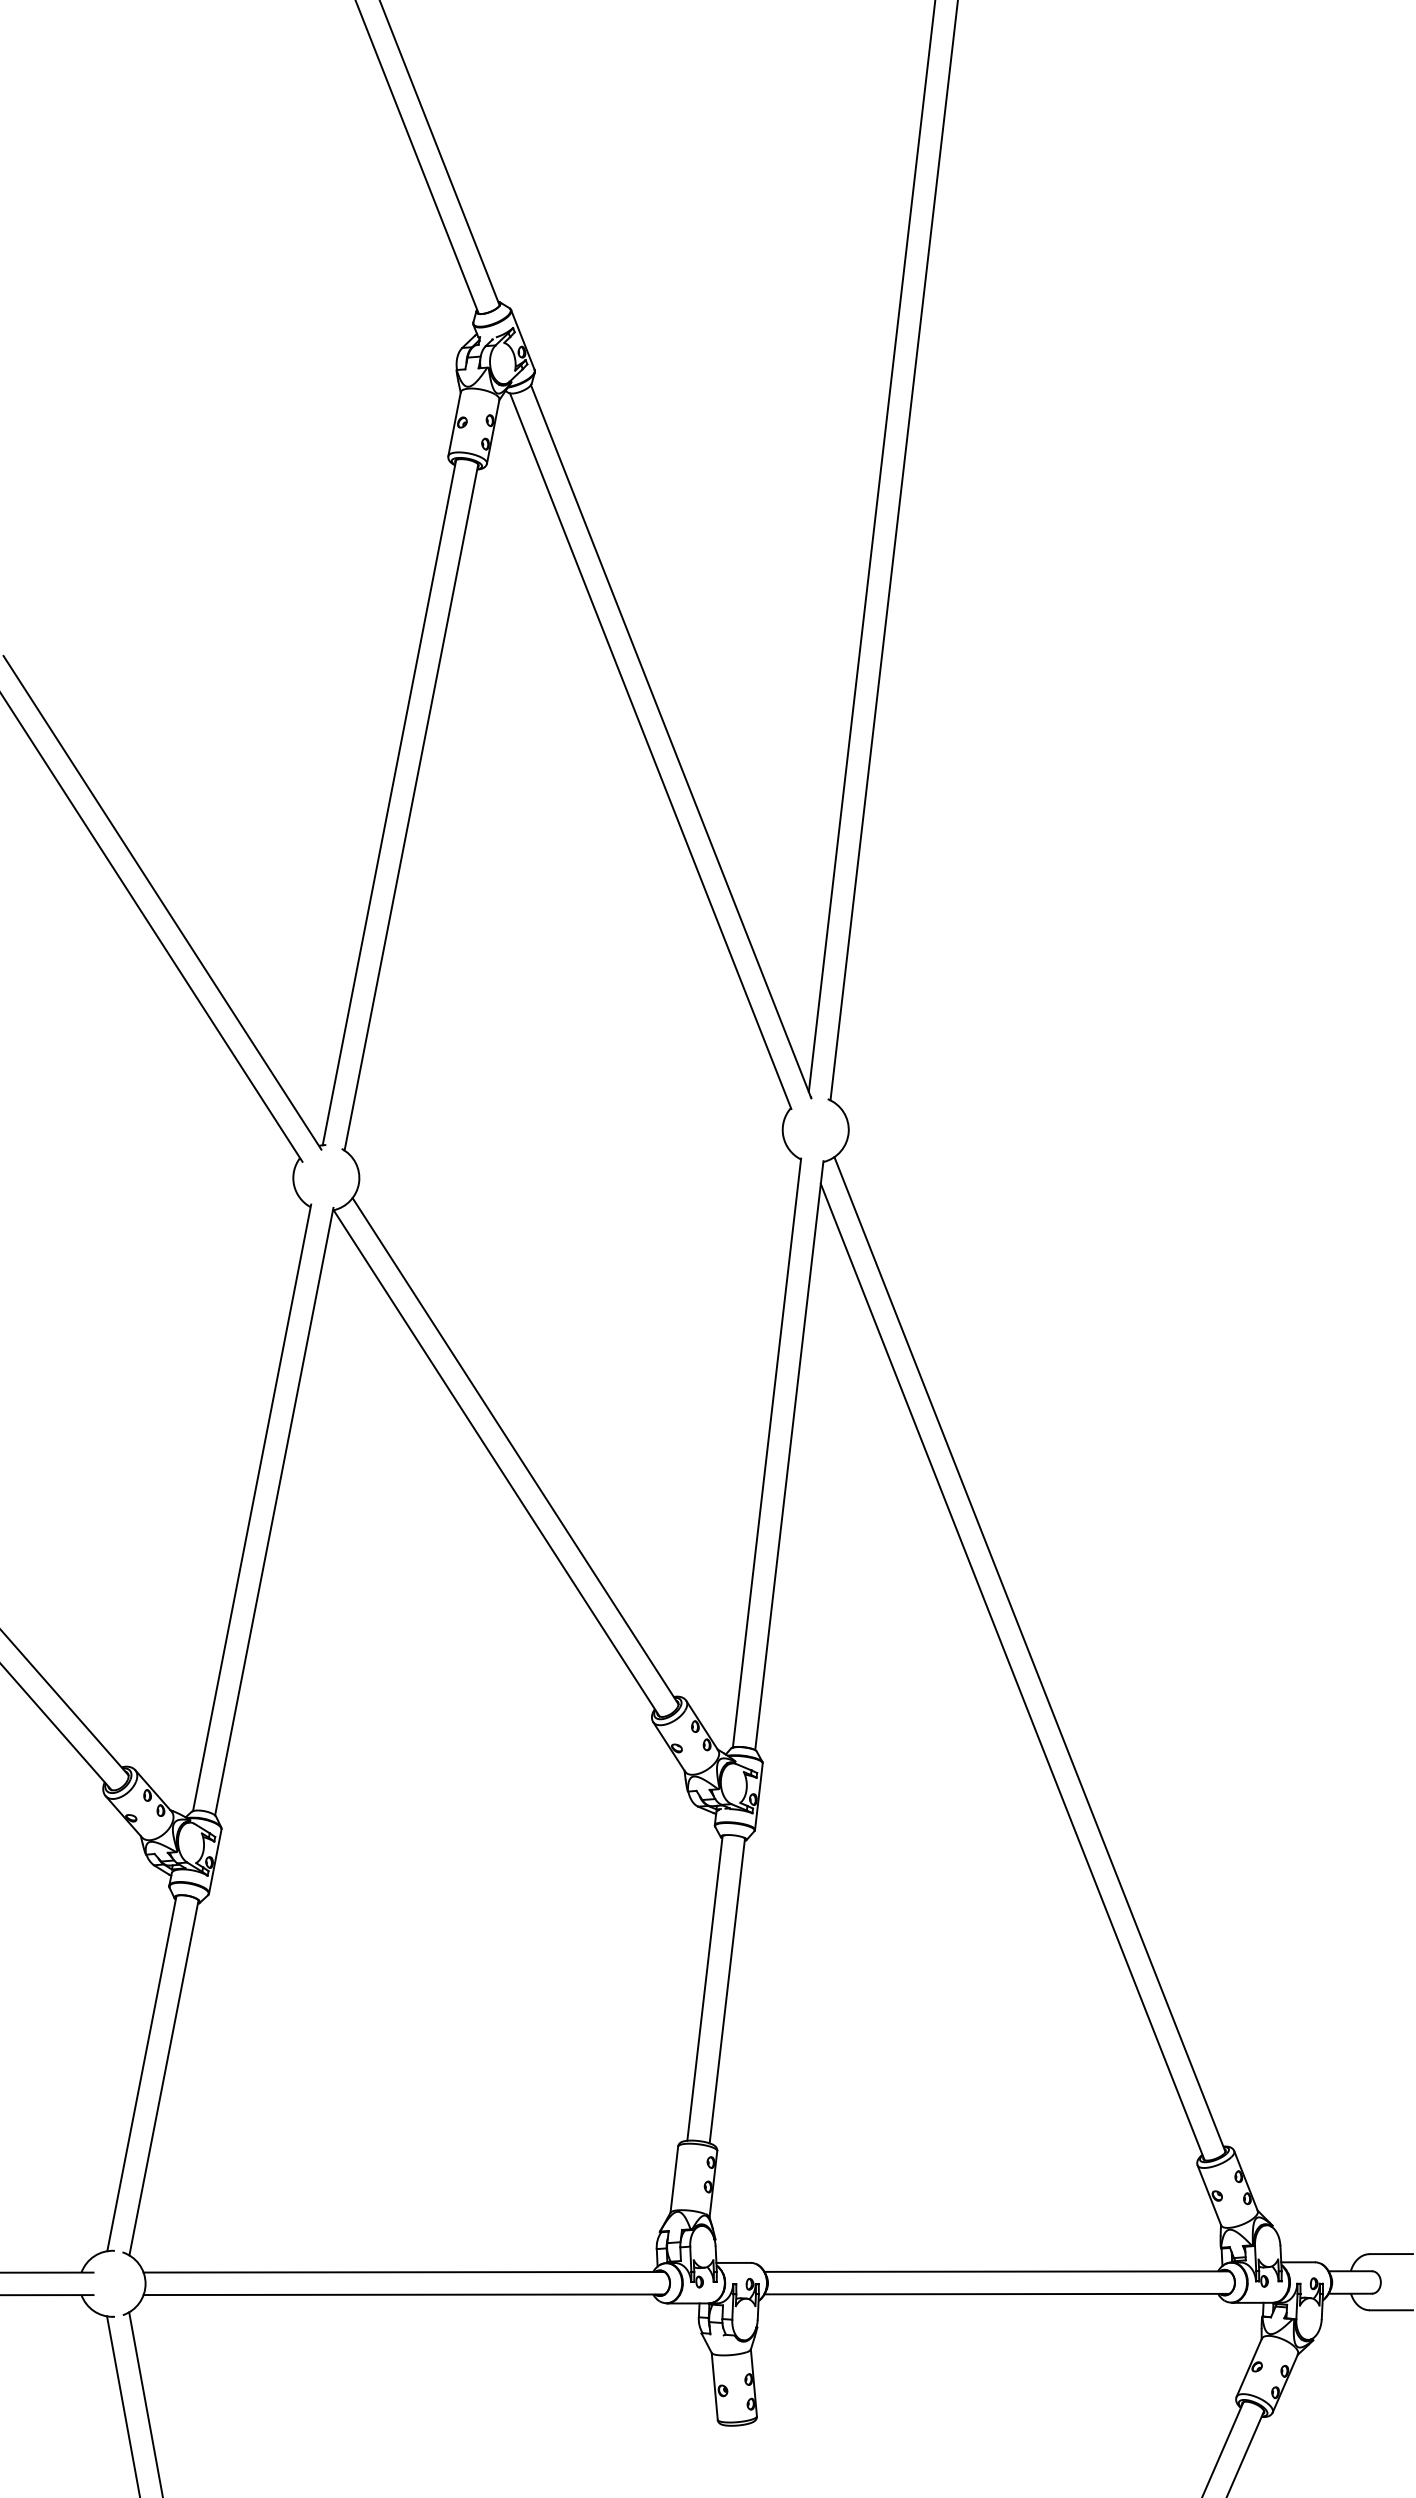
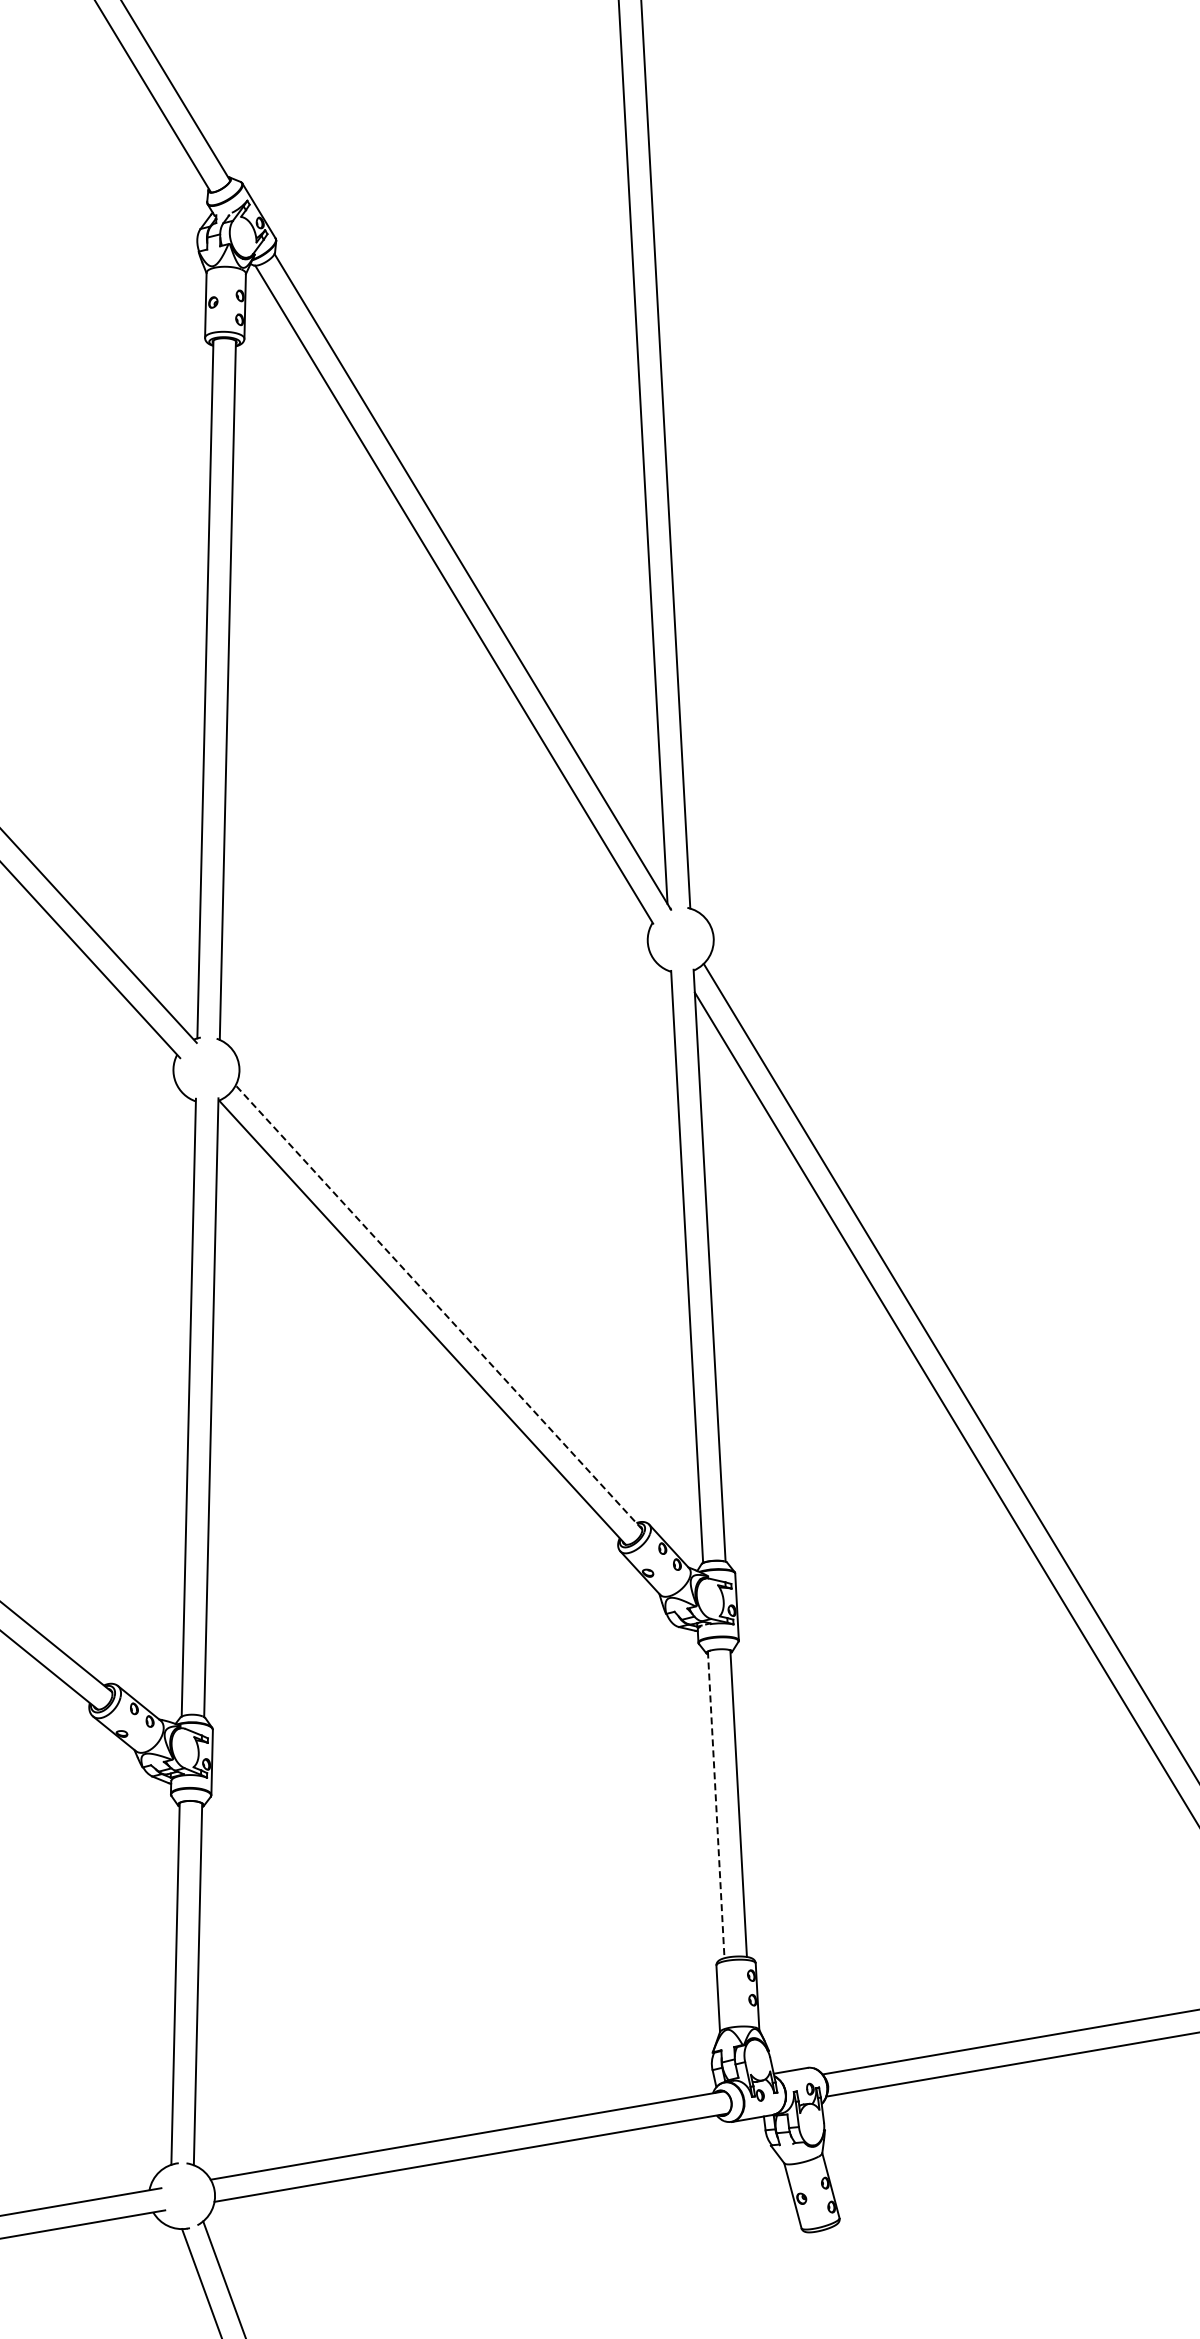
line: (515, 1450) -> (438, 1306), solid -> dashed
line: (705, 1988) -> (716, 1805), solid -> dashed

